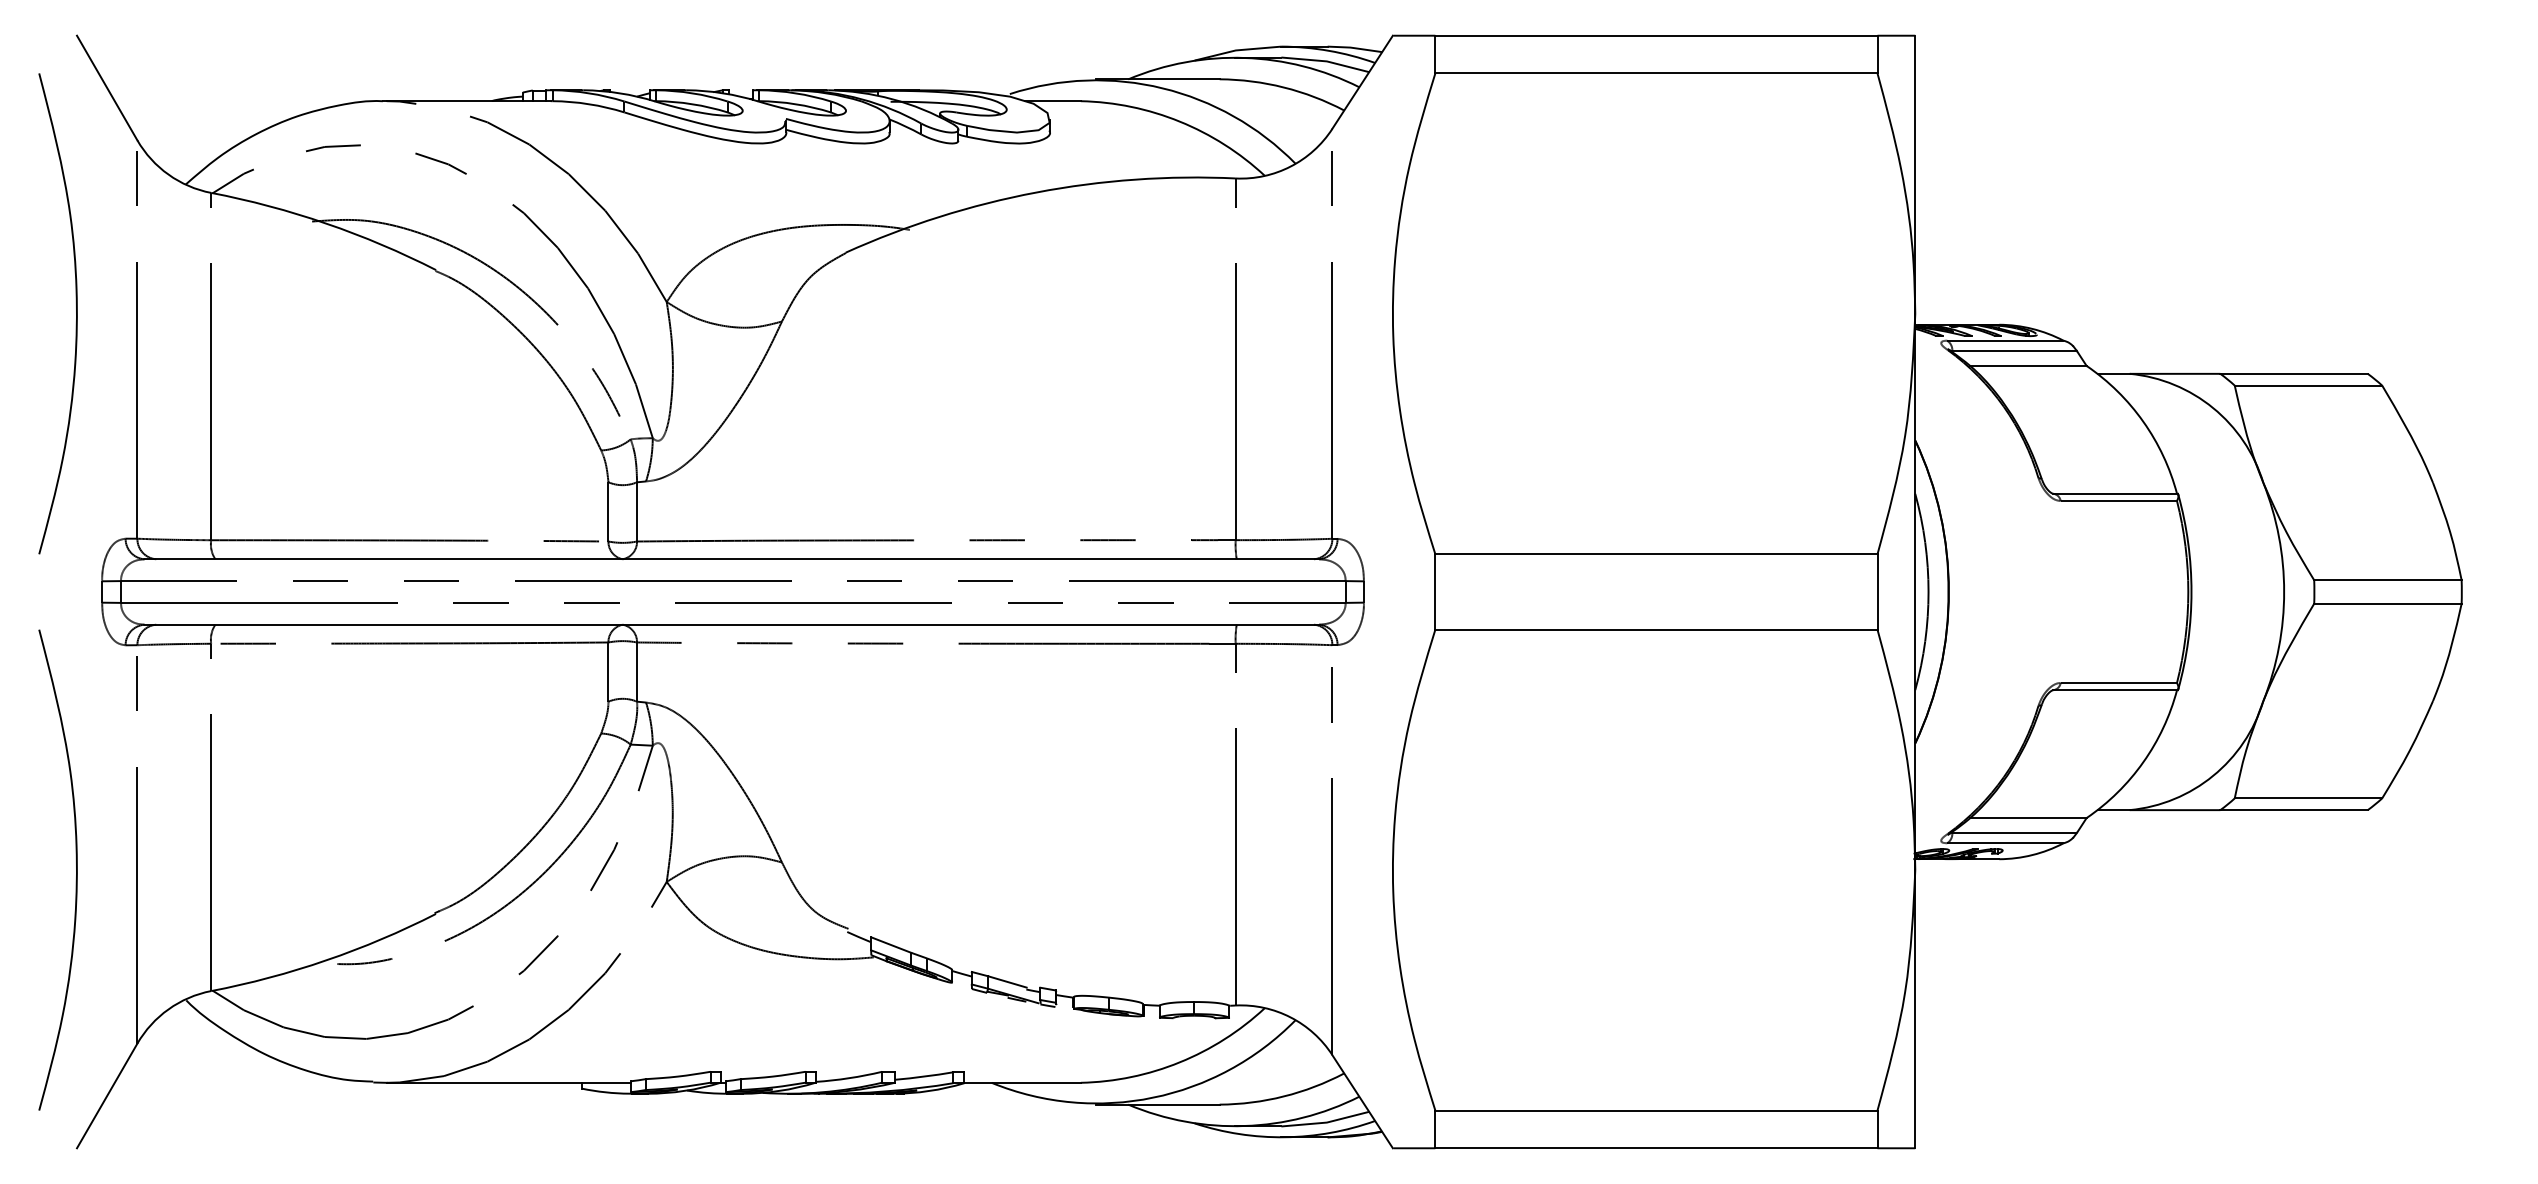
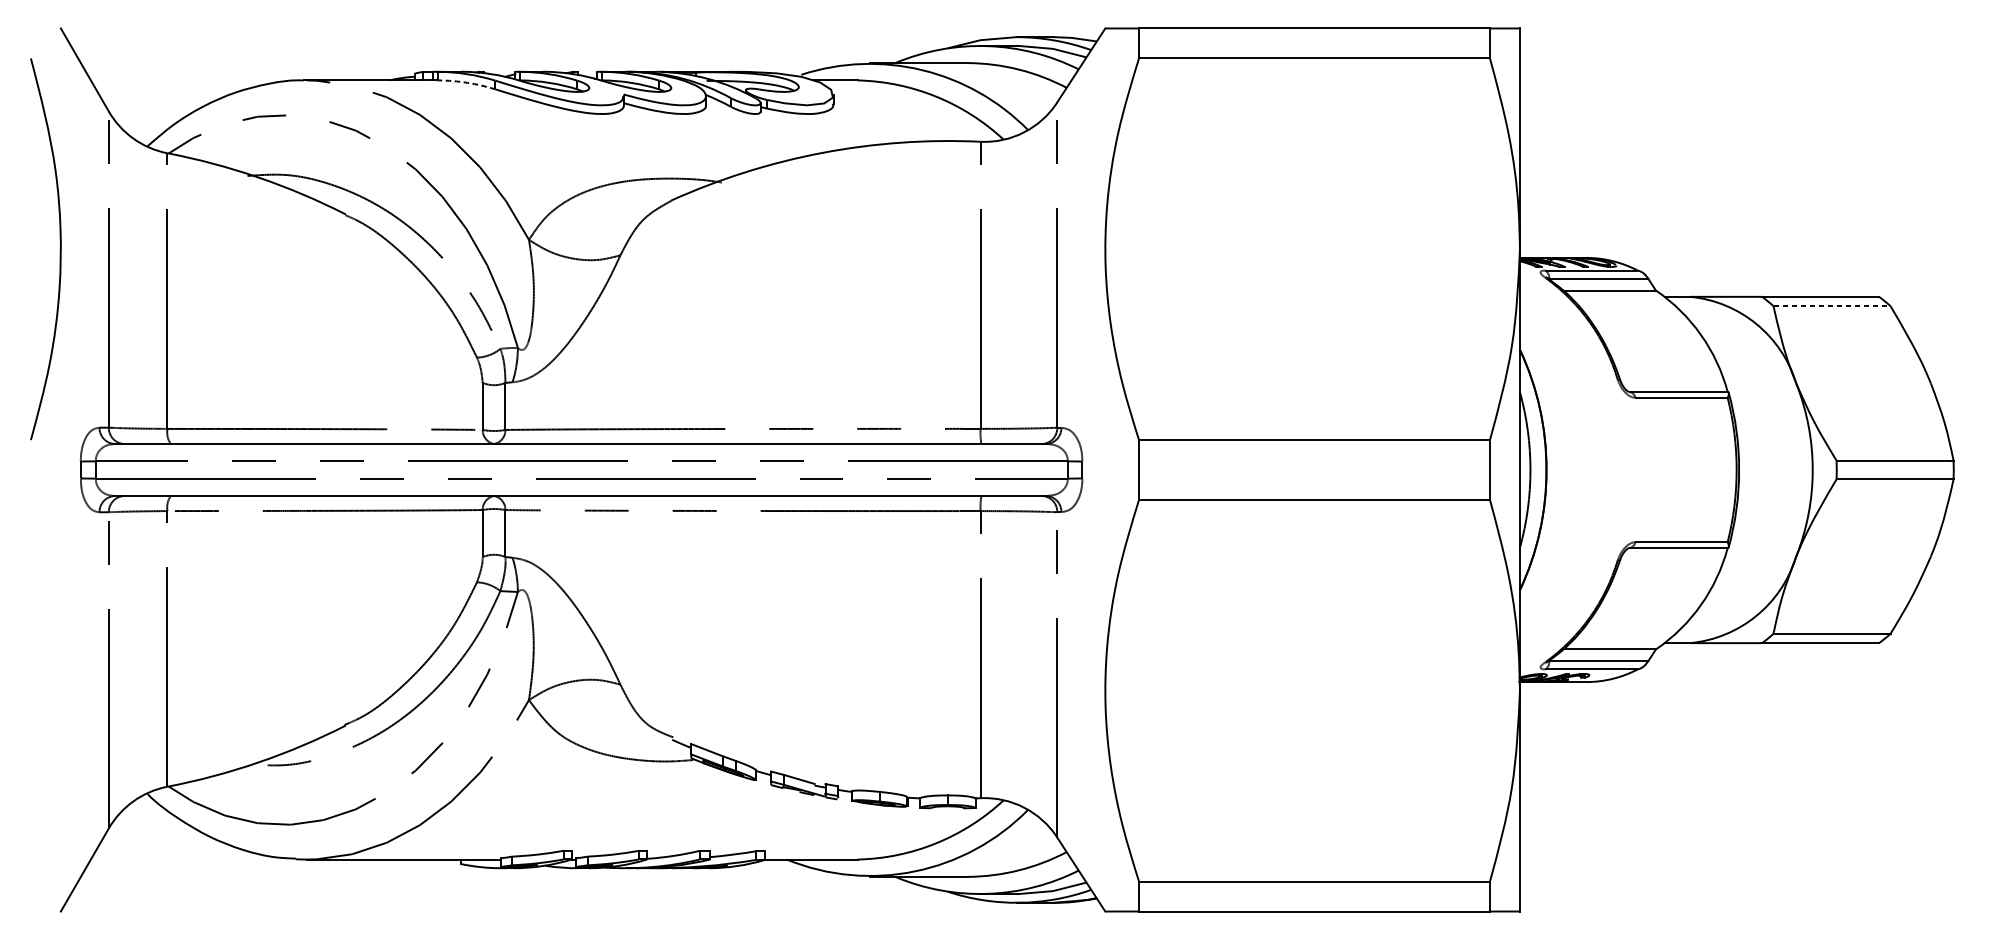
arc: (588, 104) -> (466, 83), solid -> dashed
line: (2308, 385) -> (1832, 306), solid -> dashed
curve: (76, 869) -> (60, 690), removed

